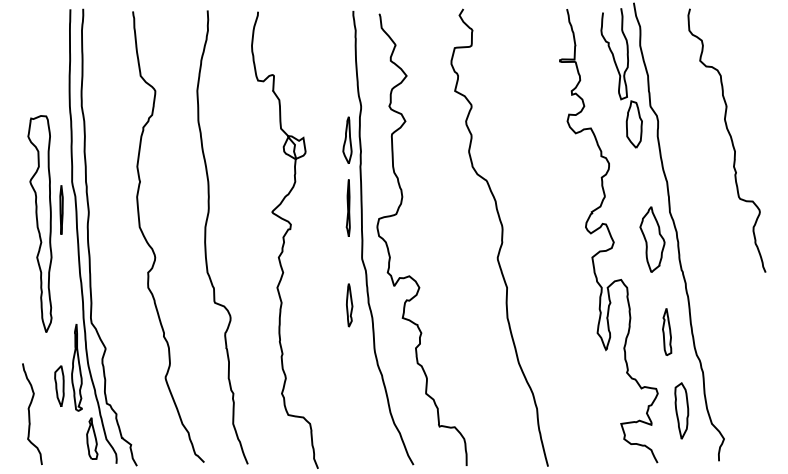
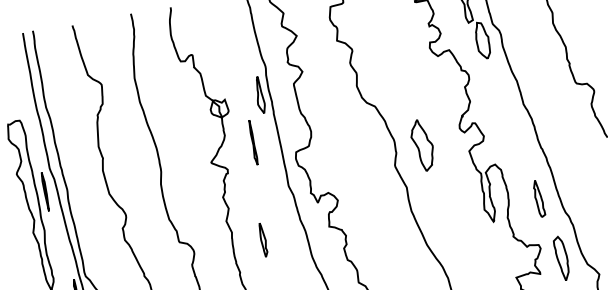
part: (347, 207) -> (252, 142), moved
part: (652, 239) -> (422, 145), moved
part: (349, 305) -> (263, 240), moved

